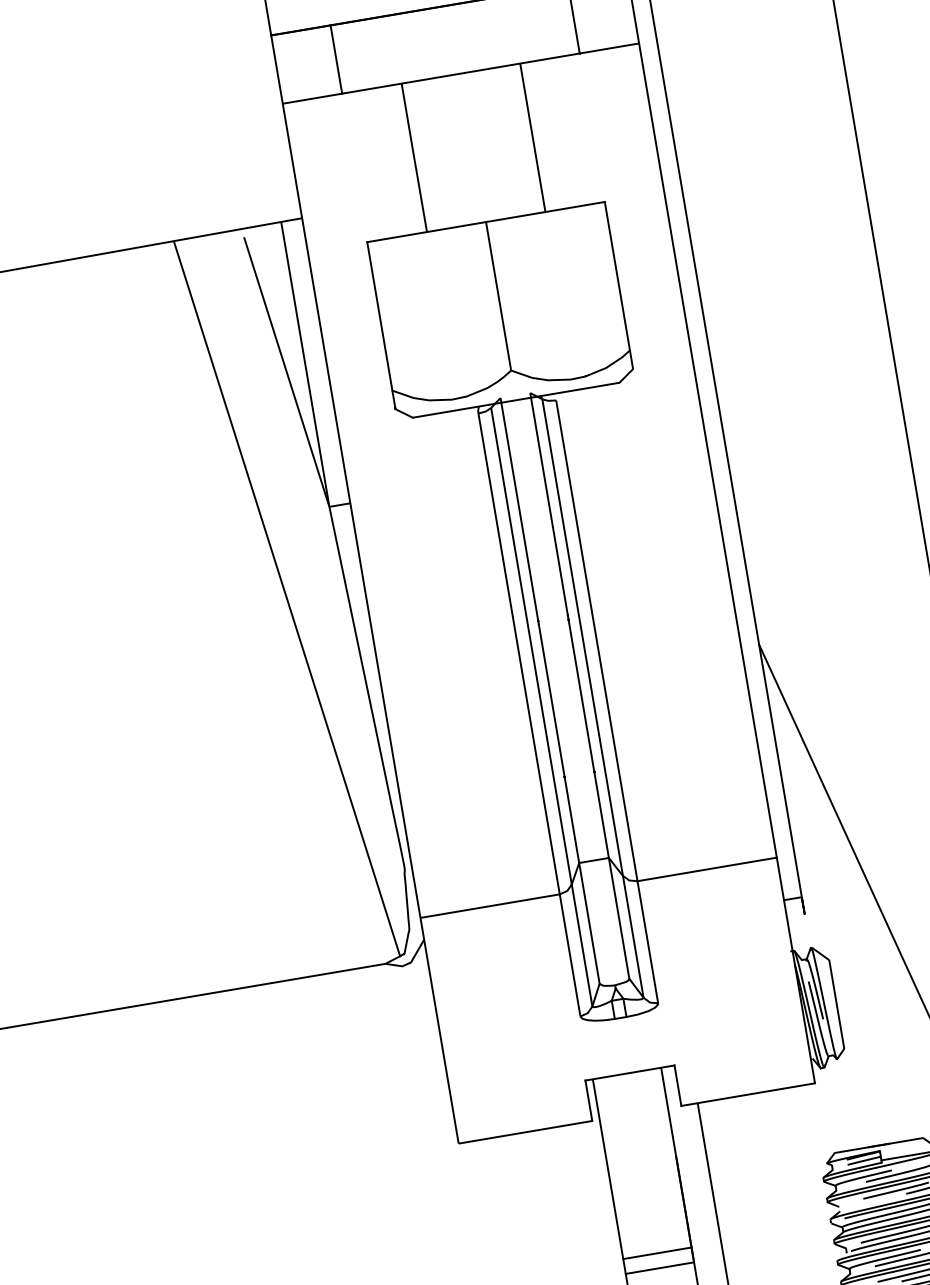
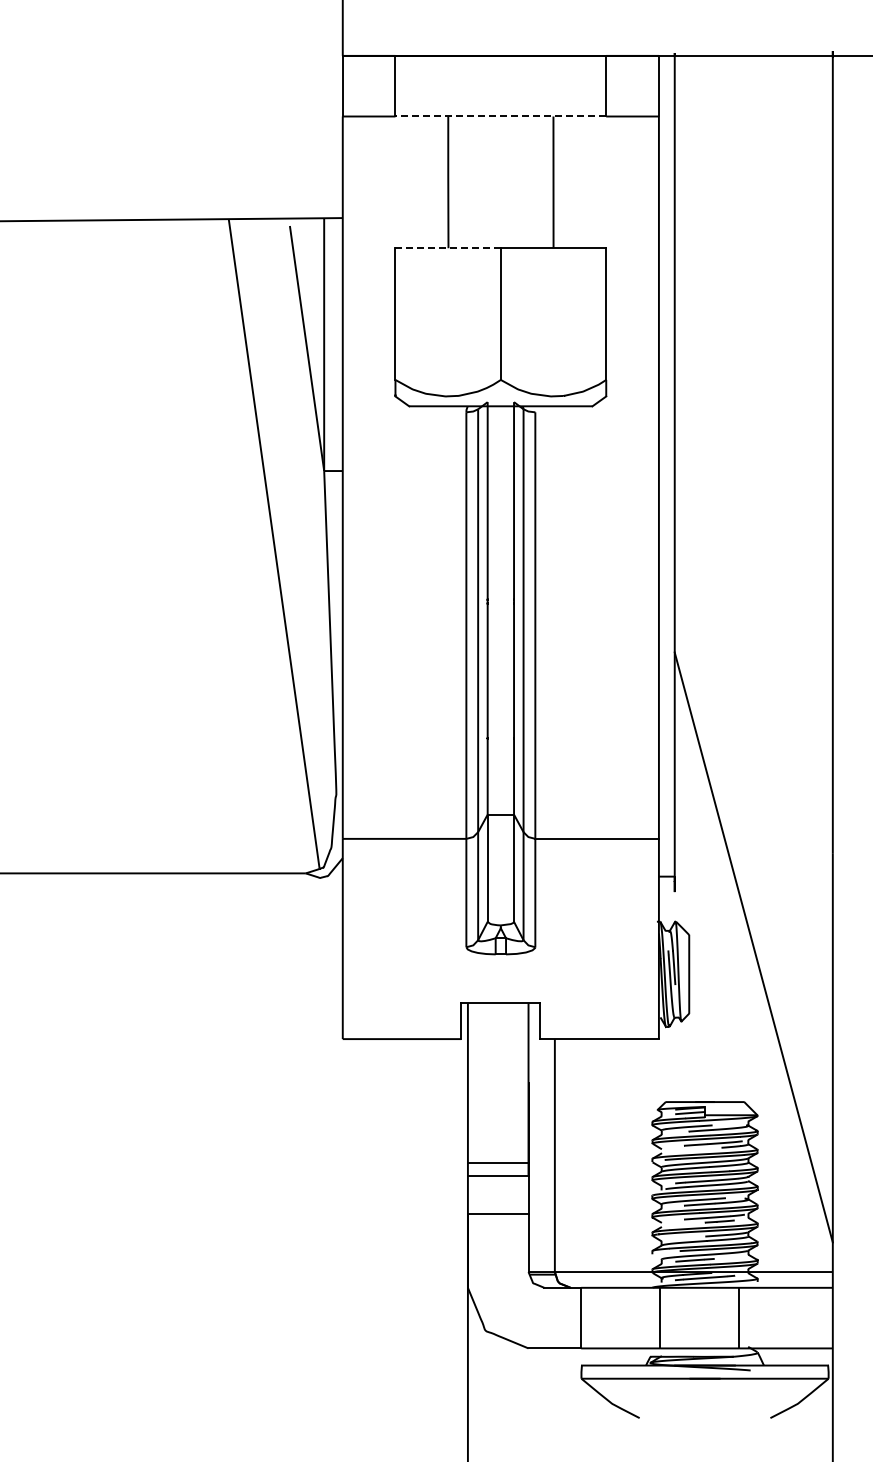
line: (460, 73) -> (500, 116), solid -> dashed
line: (427, 232) -> (448, 248), solid -> dashed

